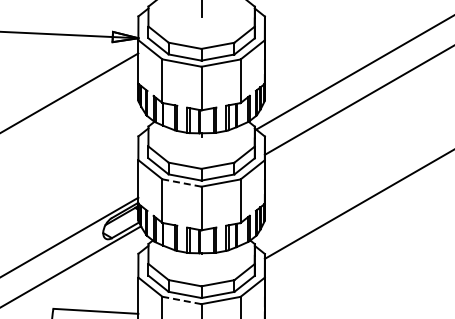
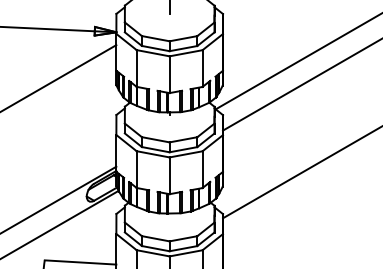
line: (181, 183) -> (152, 154), dashed -> solid
line: (181, 300) -> (152, 253), dashed -> solid

